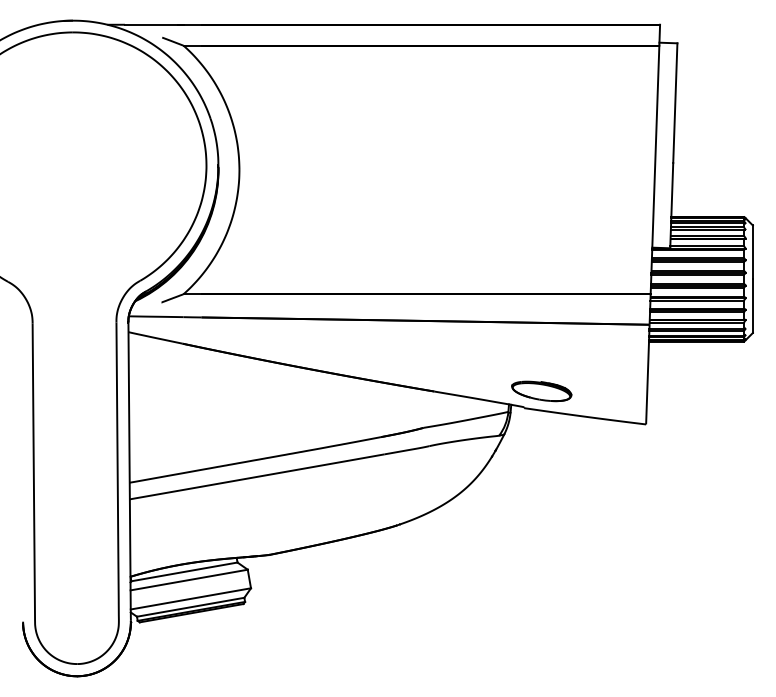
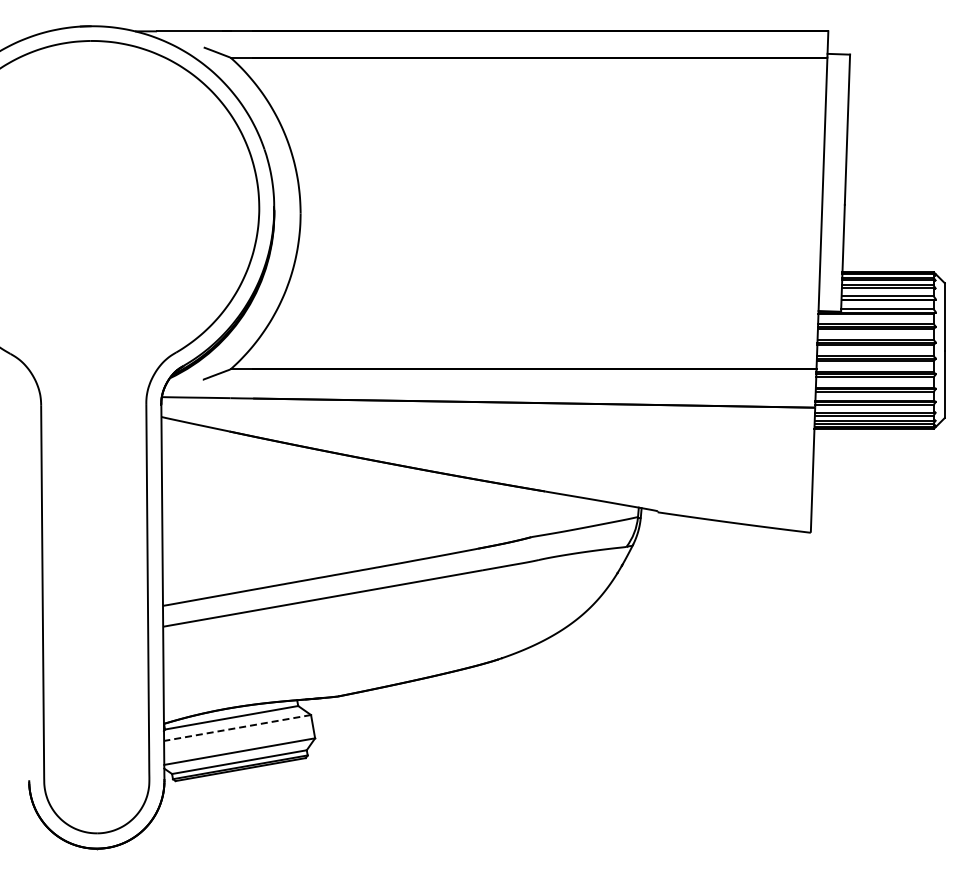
part: (541, 391) -> (679, 491), removed
line: (189, 579) -> (237, 727), solid -> dashed

